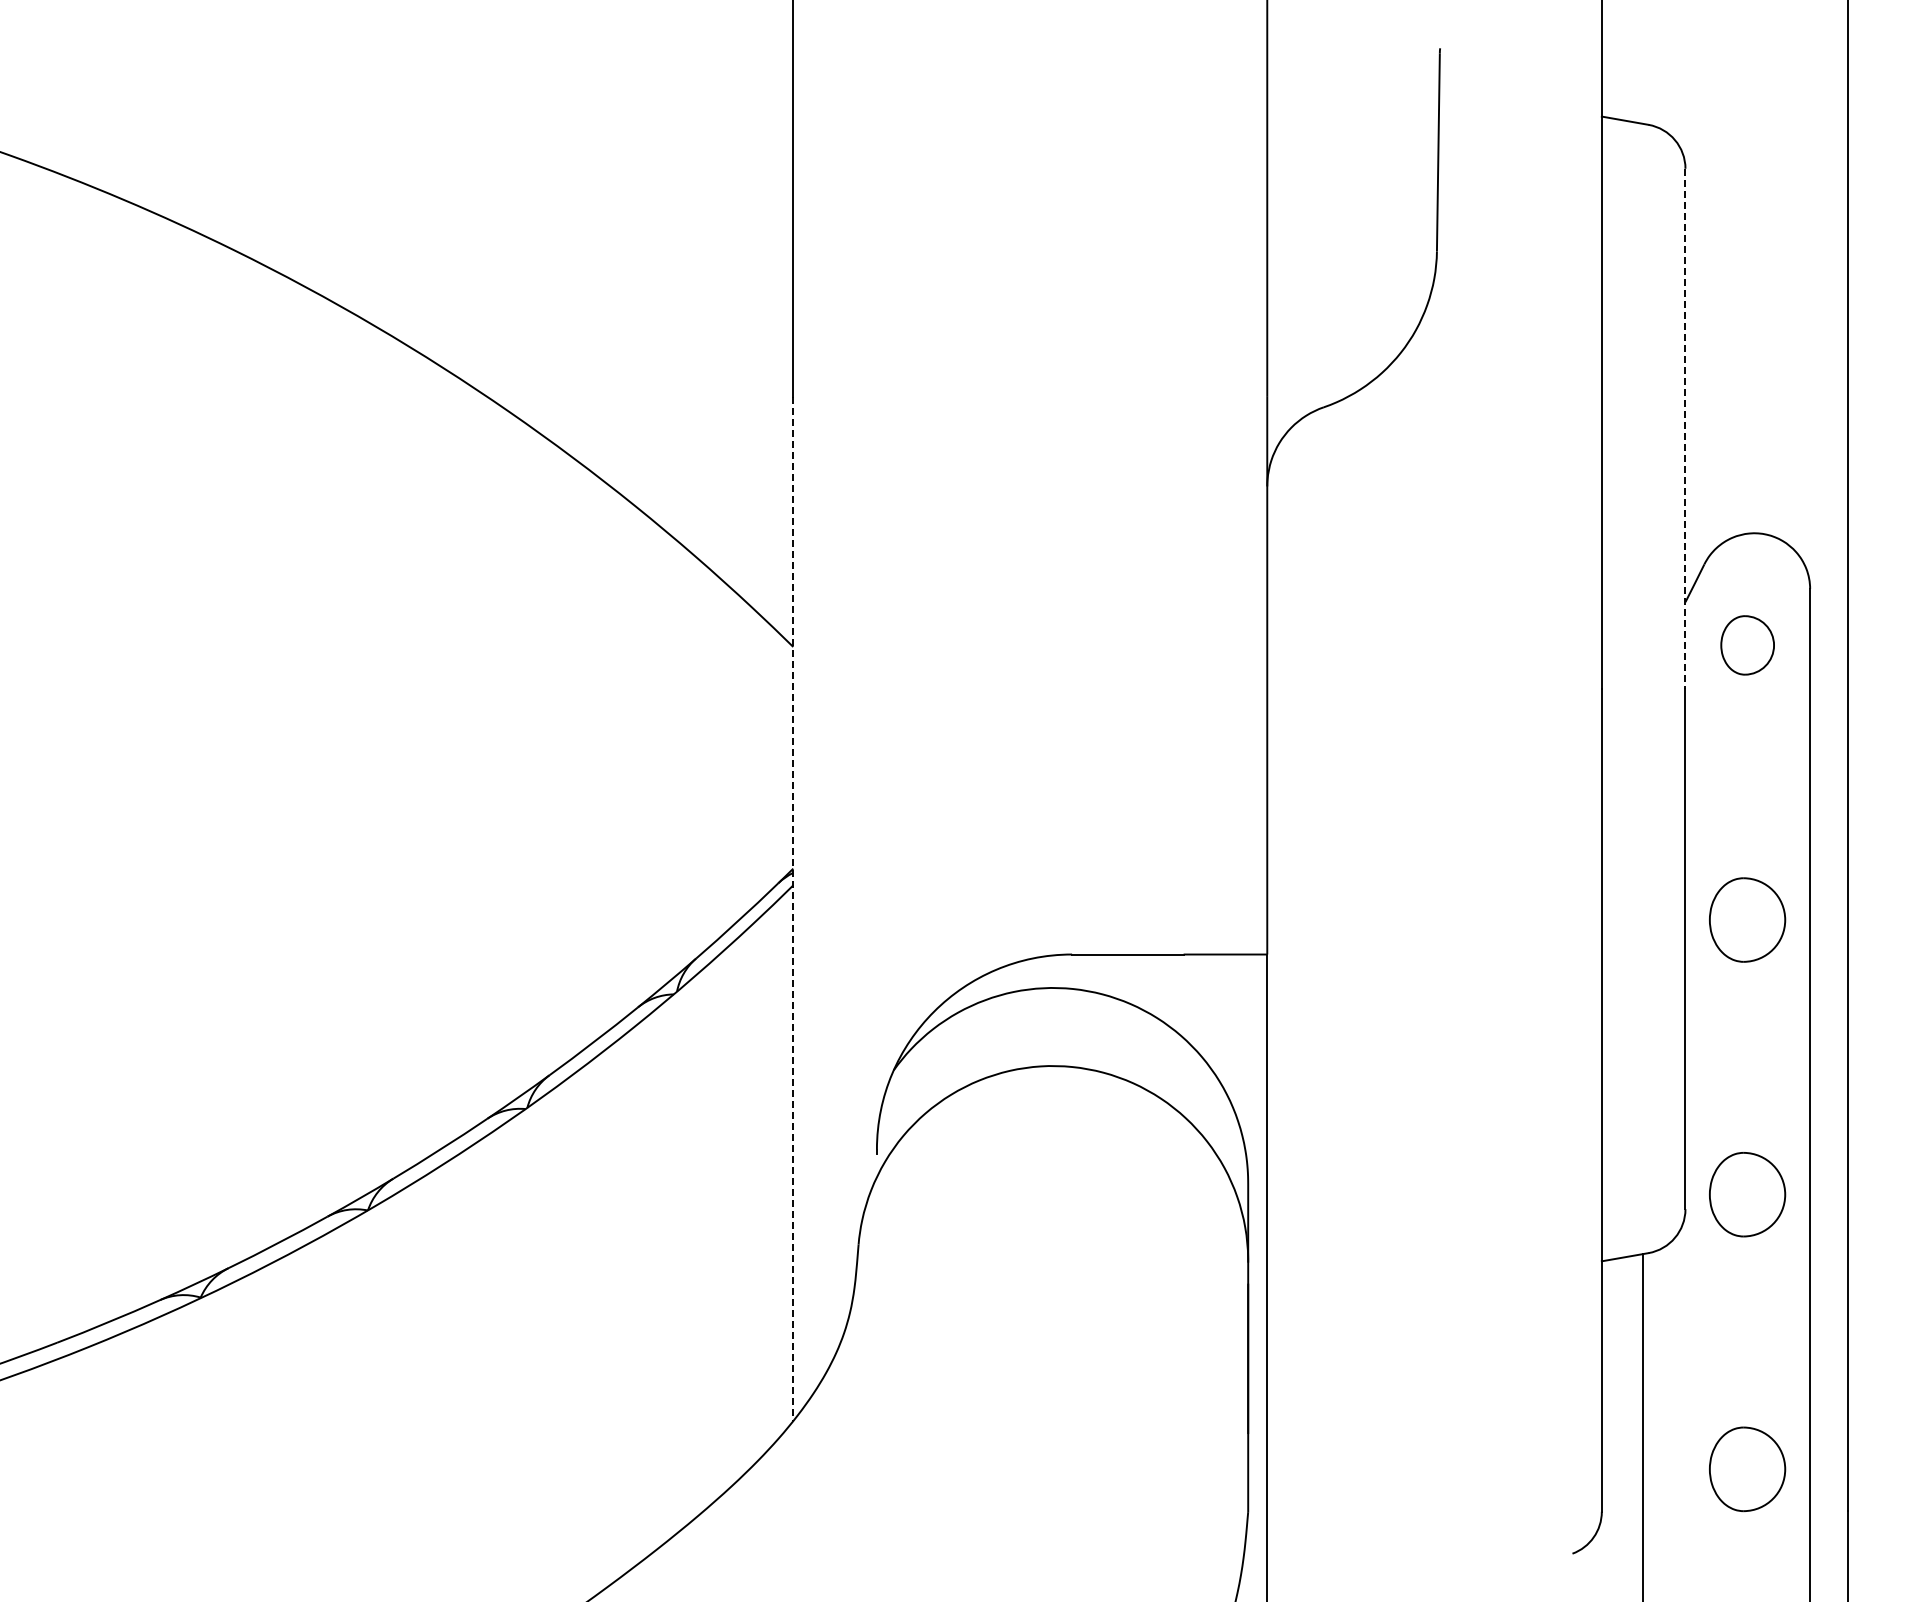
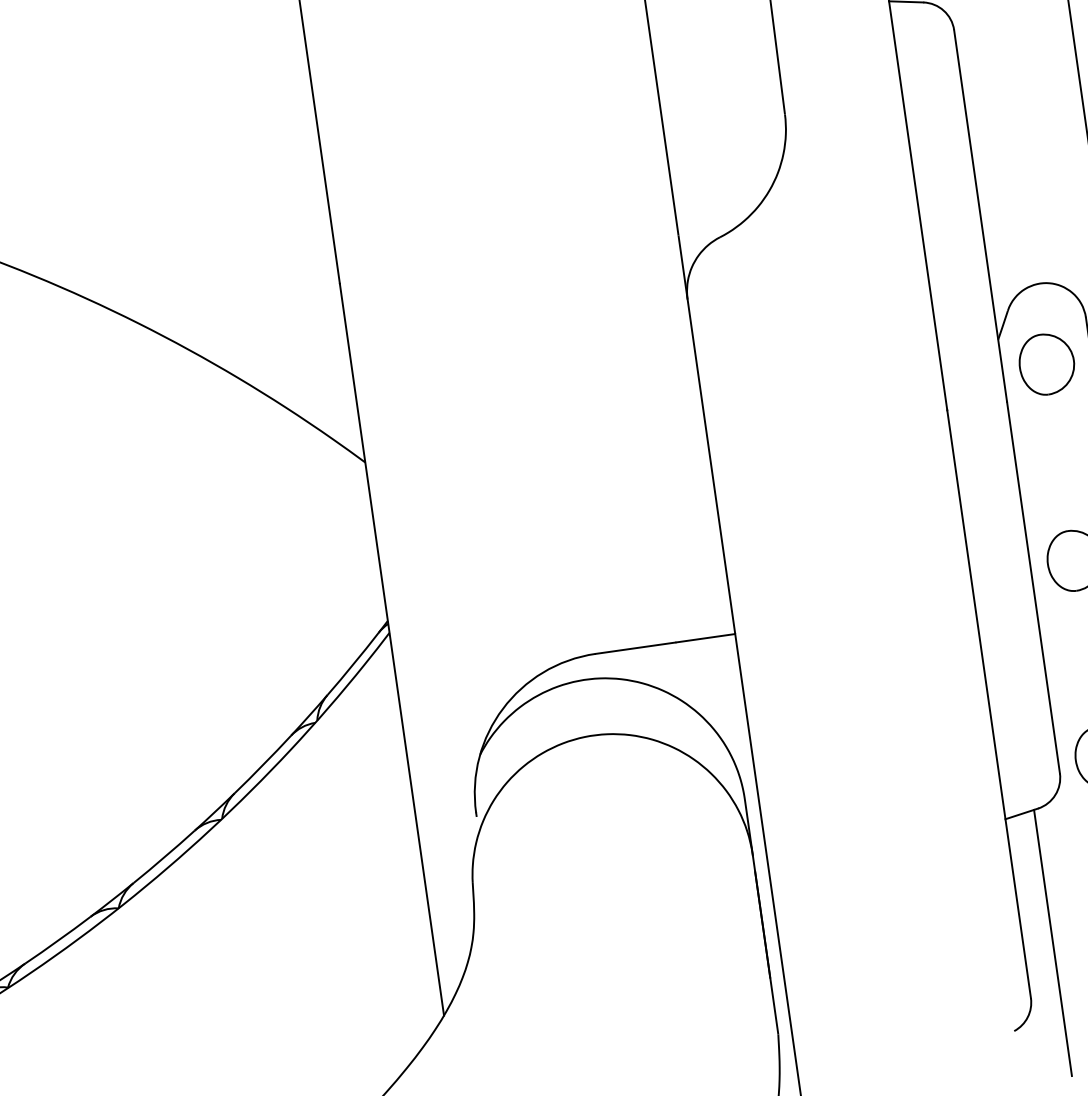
line: (1685, 429) -> (980, 216), dashed -> solid
part: (1747, 645) -> (1046, 364), size x1.43
line: (793, 909) -> (392, 650), dashed -> solid

